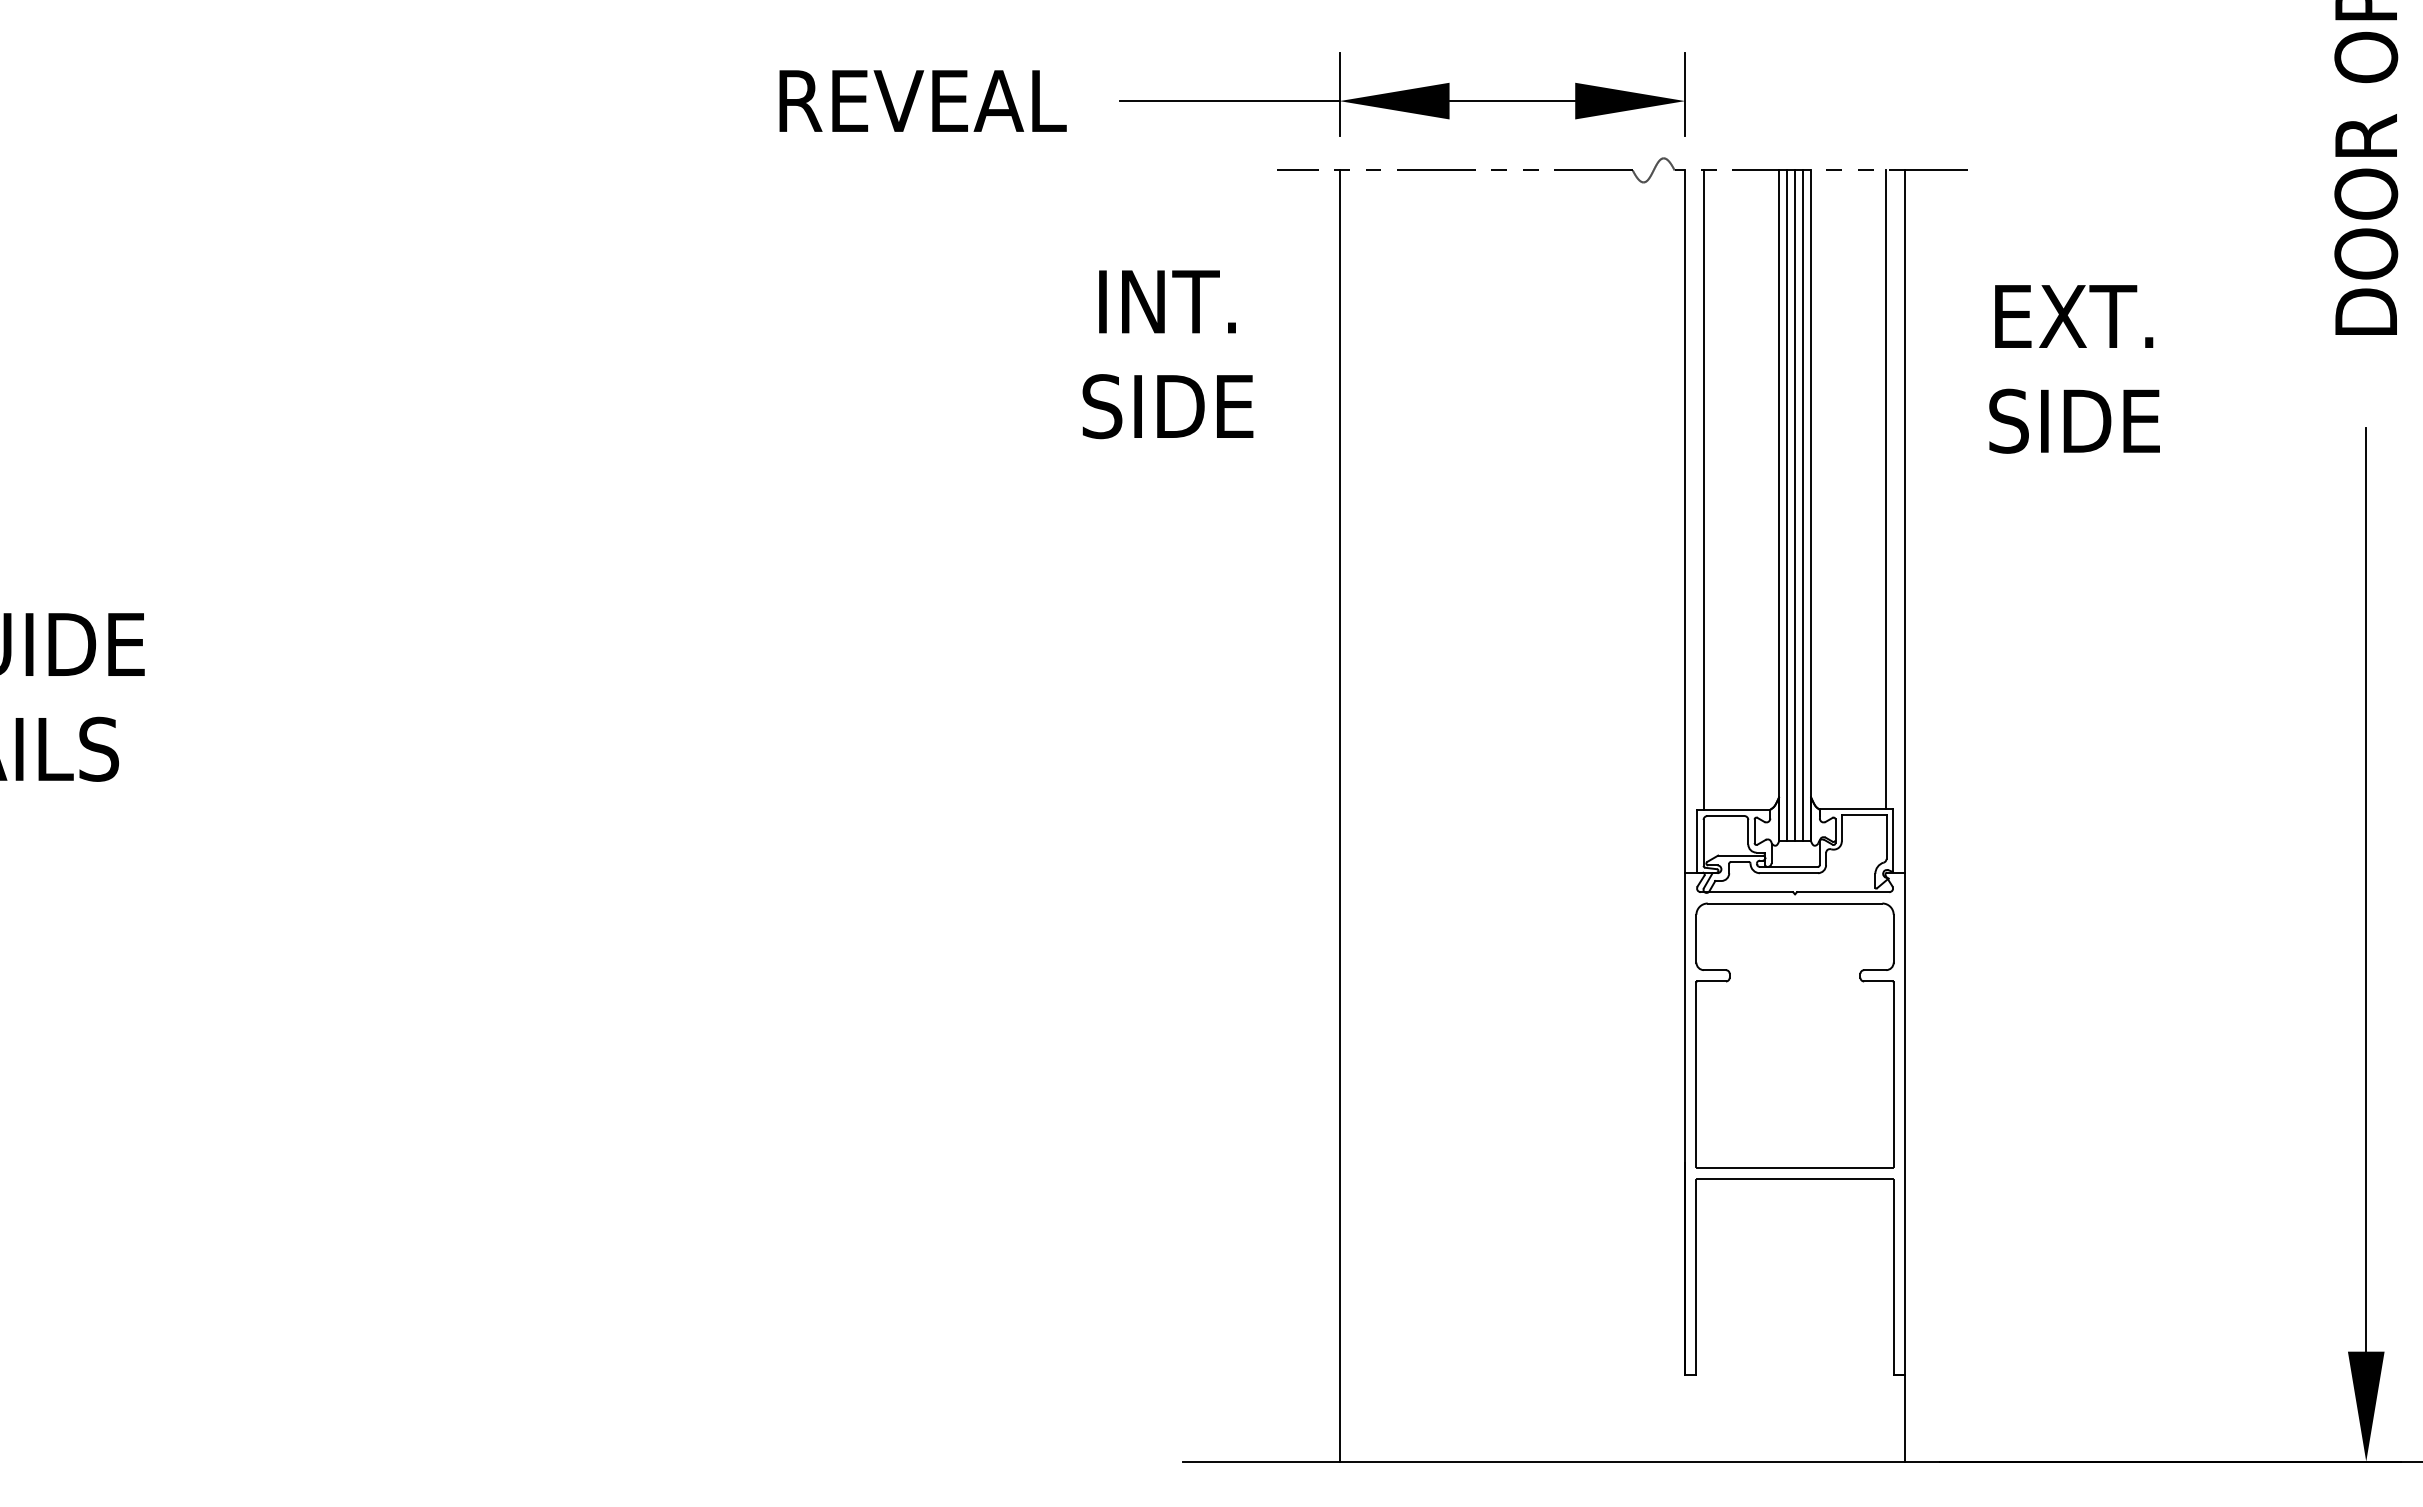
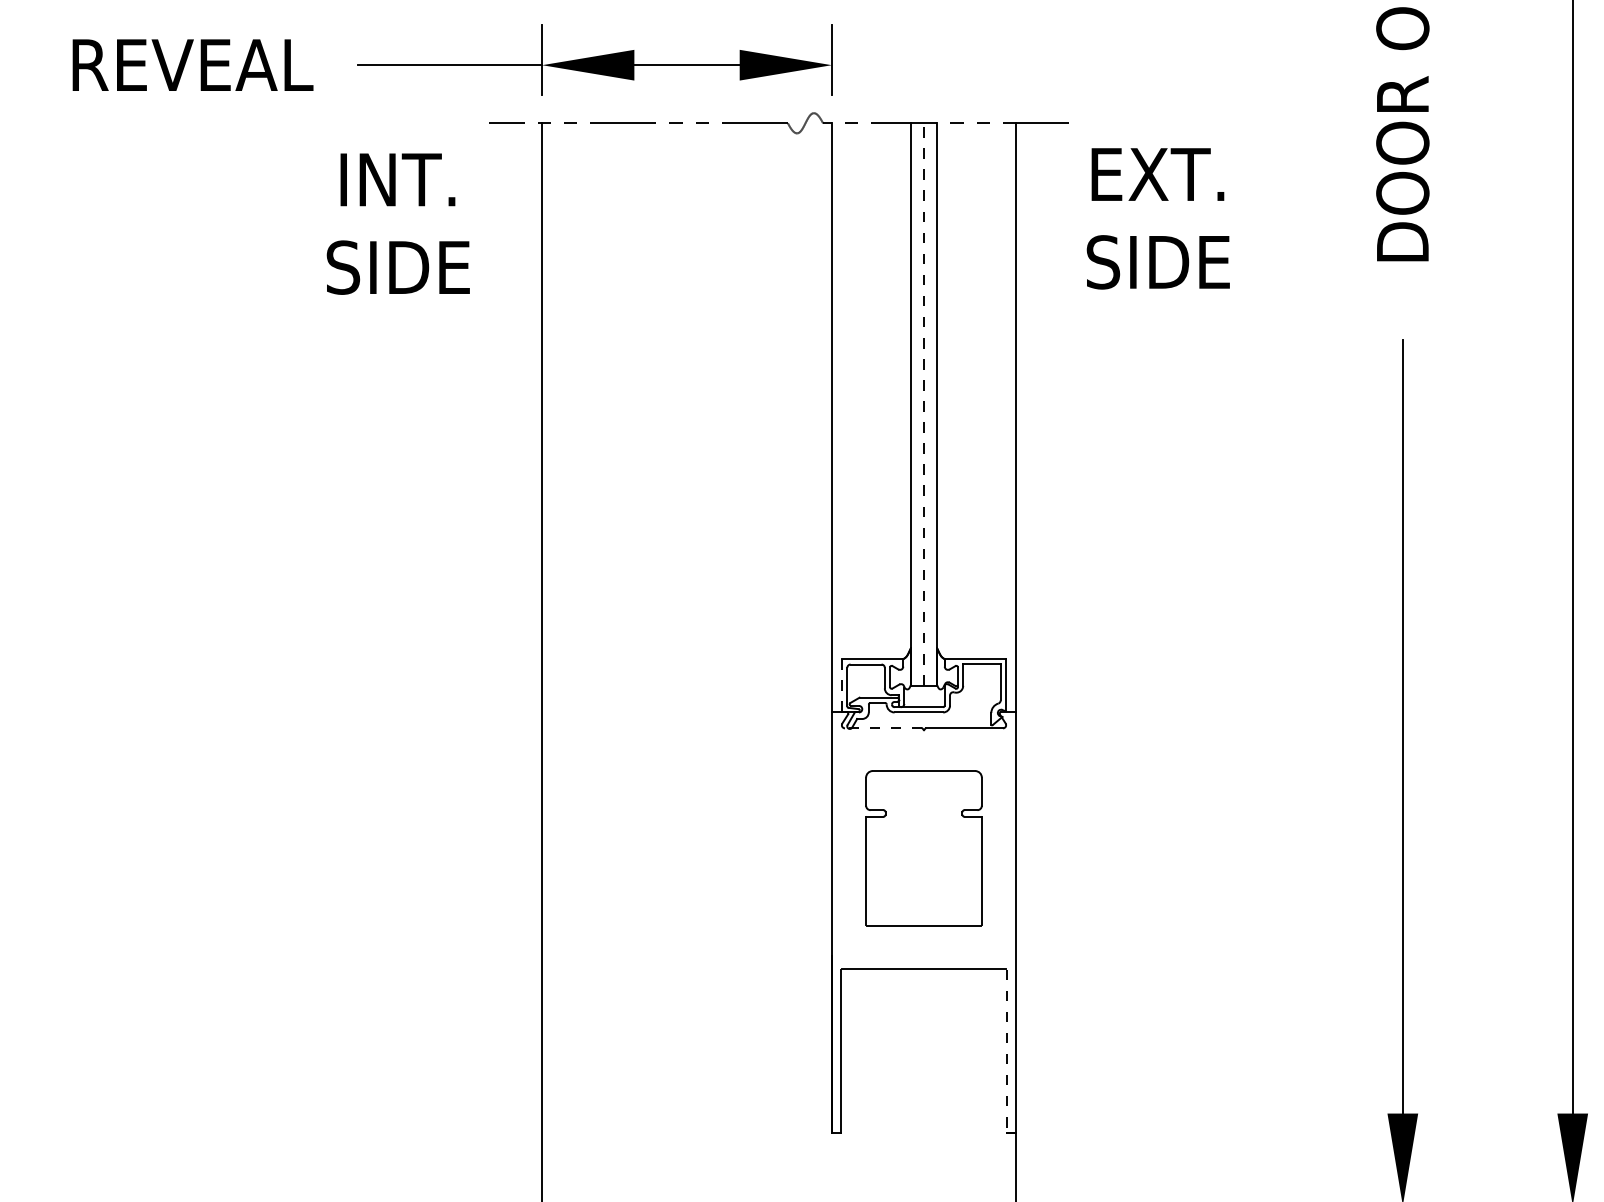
text: (1167, 354) -> (397, 223), moved
text: (2074, 369) -> (1158, 218), moved
line: (1704, 489) -> (848, 390), removed
line: (1885, 489) -> (999, 390), removed
line: (1787, 505) -> (917, 404), removed
line: (1795, 505) -> (924, 404), solid -> dashed
line: (1802, 505) -> (930, 404), removed
line: (1697, 841) -> (842, 685), solid -> dashed
line: (1746, 892) -> (883, 728), solid -> dashed
part: (1794, 1035) -> (923, 848), size x0.7
line: (1893, 1277) -> (1006, 1051), solid -> dashed

